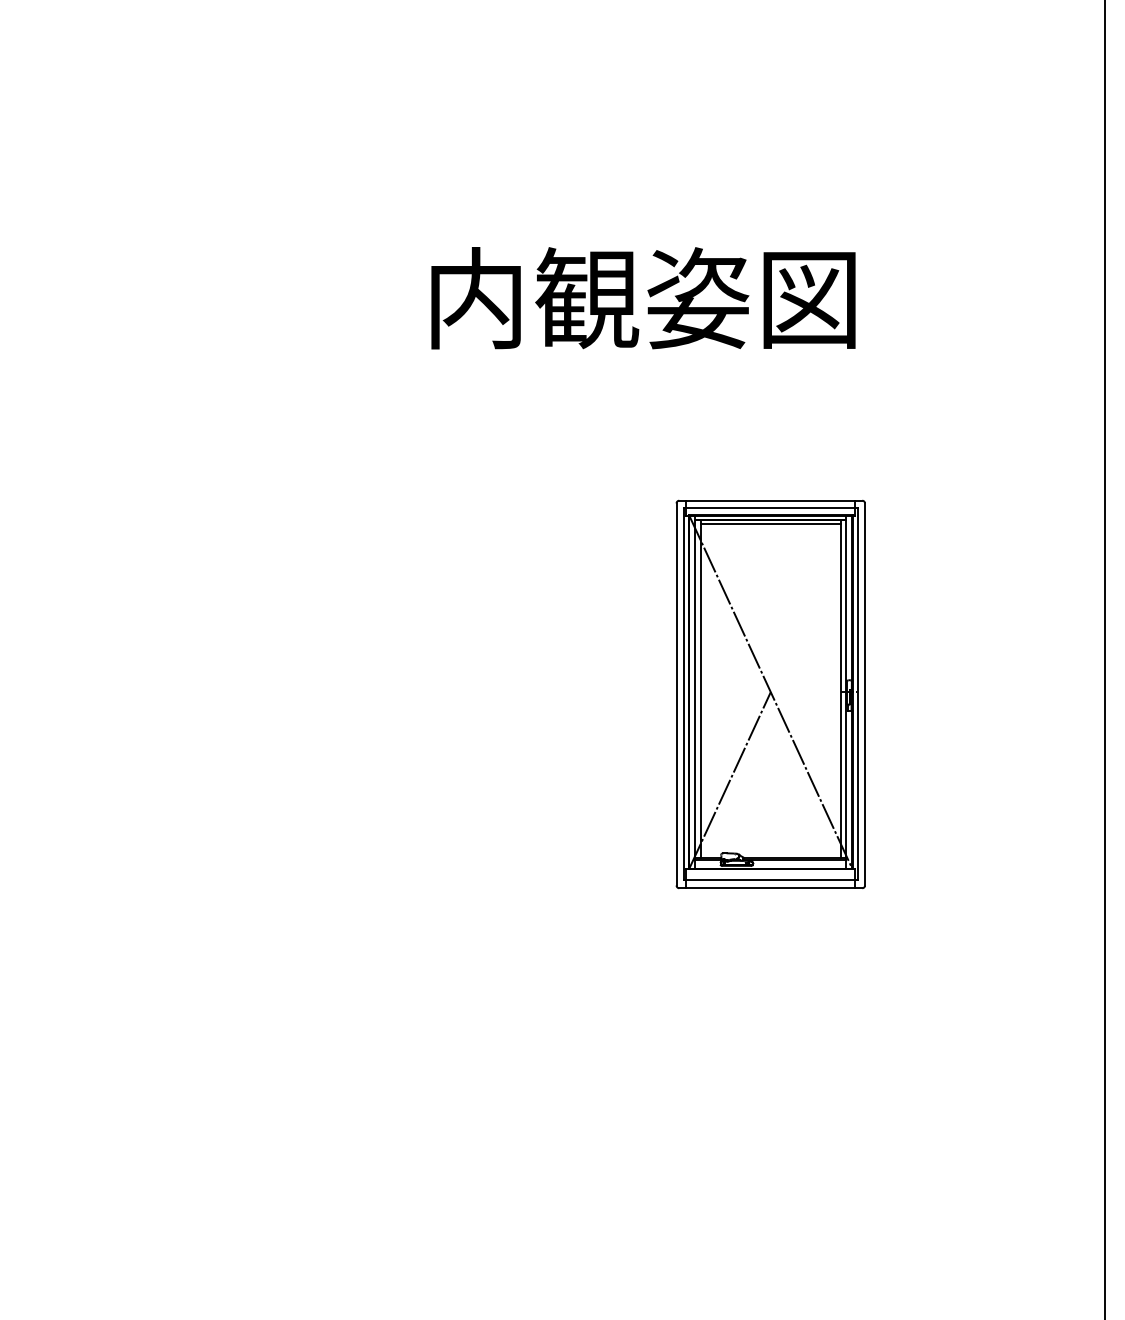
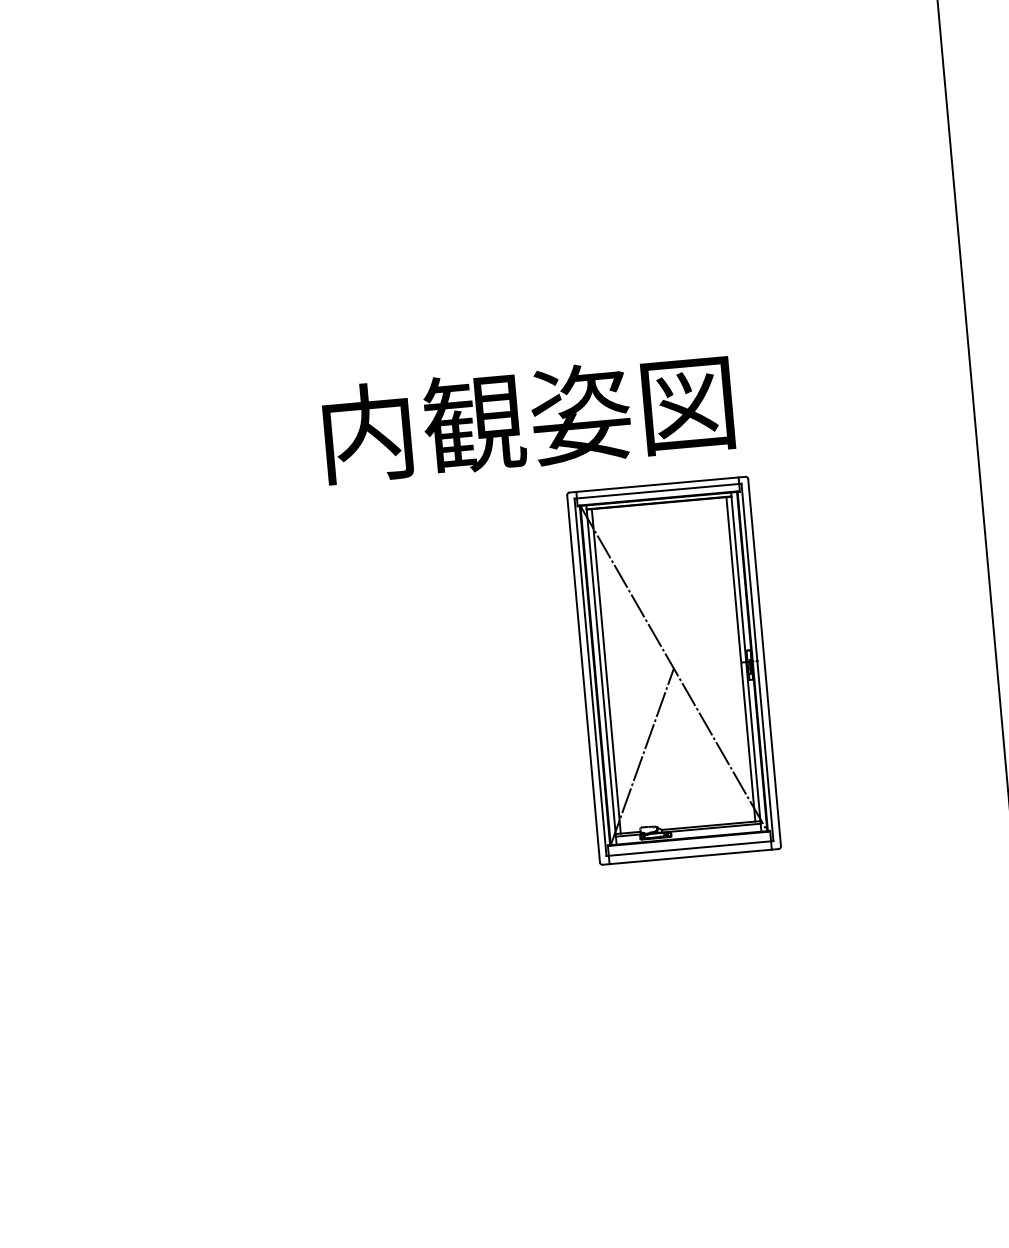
text: (643, 298) -> (528, 418), moved
line: (770, 523) -> (659, 506), removed

